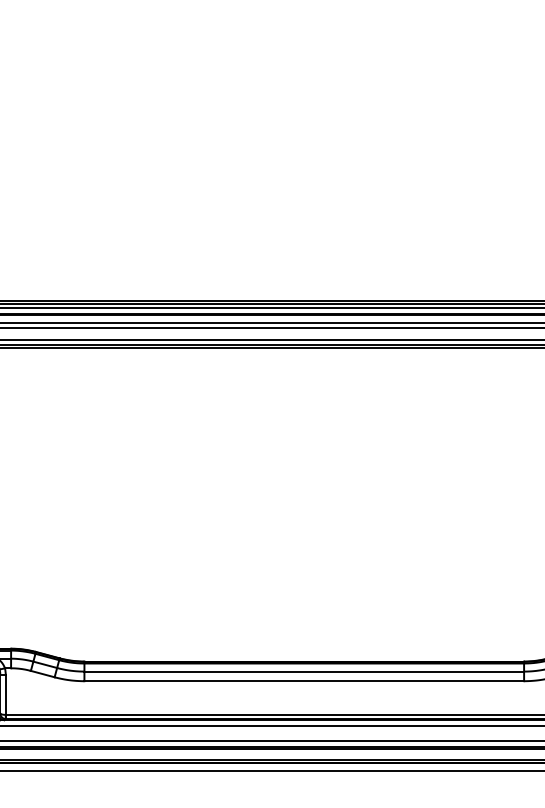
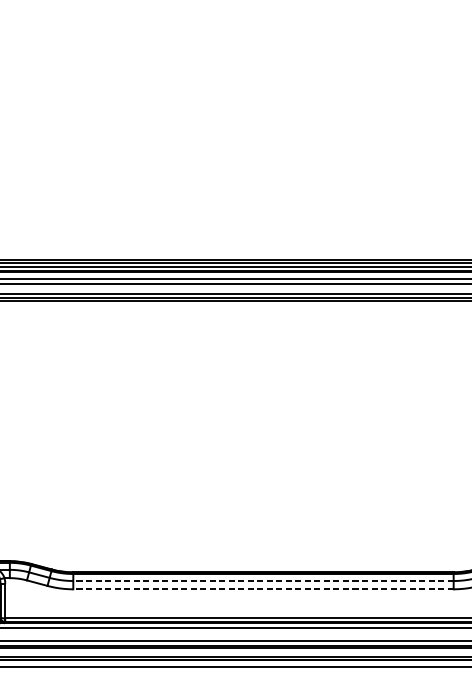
line: (304, 671) -> (263, 580), solid -> dashed
line: (304, 681) -> (263, 589), solid -> dashed

